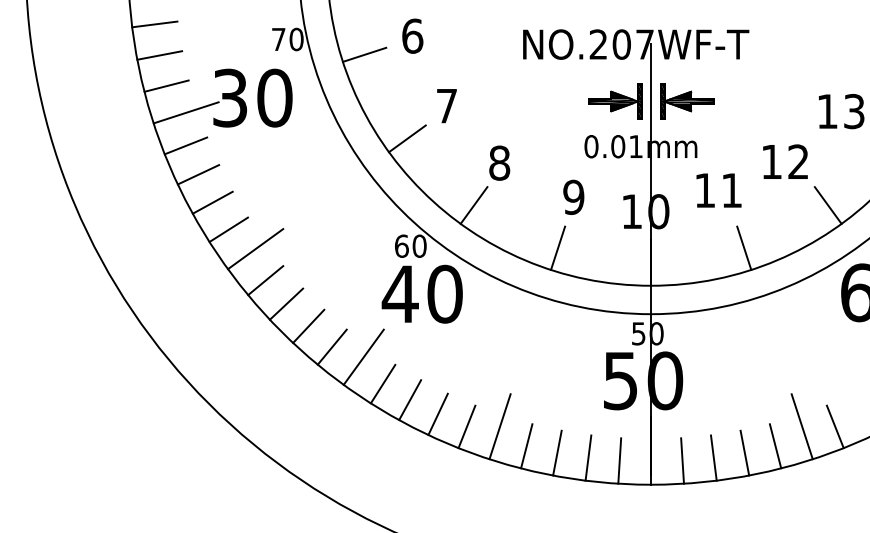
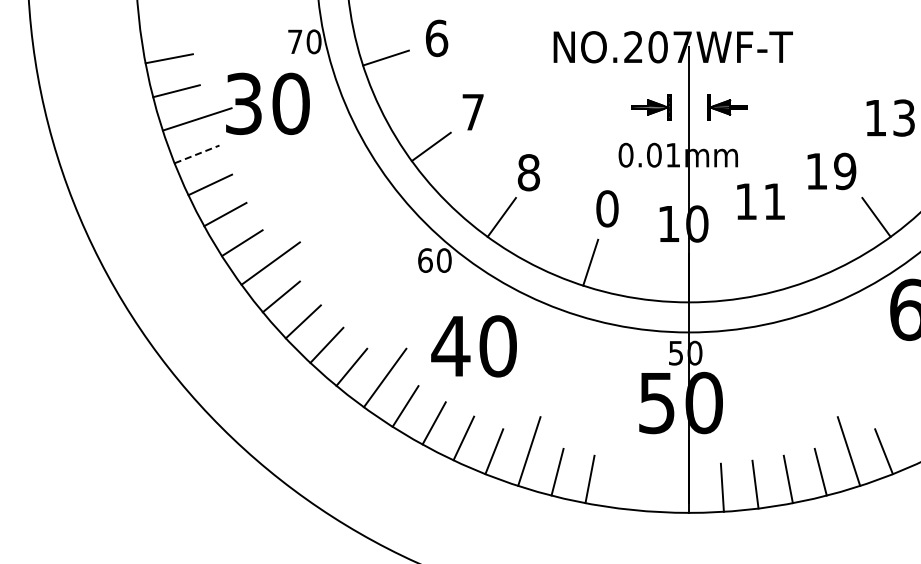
line: (154, 24) -> (163, 25), removed
part: (614, 101) -> (650, 107), size x0.7
part: (686, 101) -> (726, 107), size x0.7
line: (186, 145) -> (197, 154), solid -> dashed
text: (798, 162) -> (845, 171), 12 -> 19
text: (573, 197) -> (607, 208), 9 -> 0
line: (744, 248) -> (787, 262), removed
text: (421, 294) -> (473, 346), moved
line: (588, 457) -> (622, 484), removed
line: (619, 460) -> (655, 487), removed

